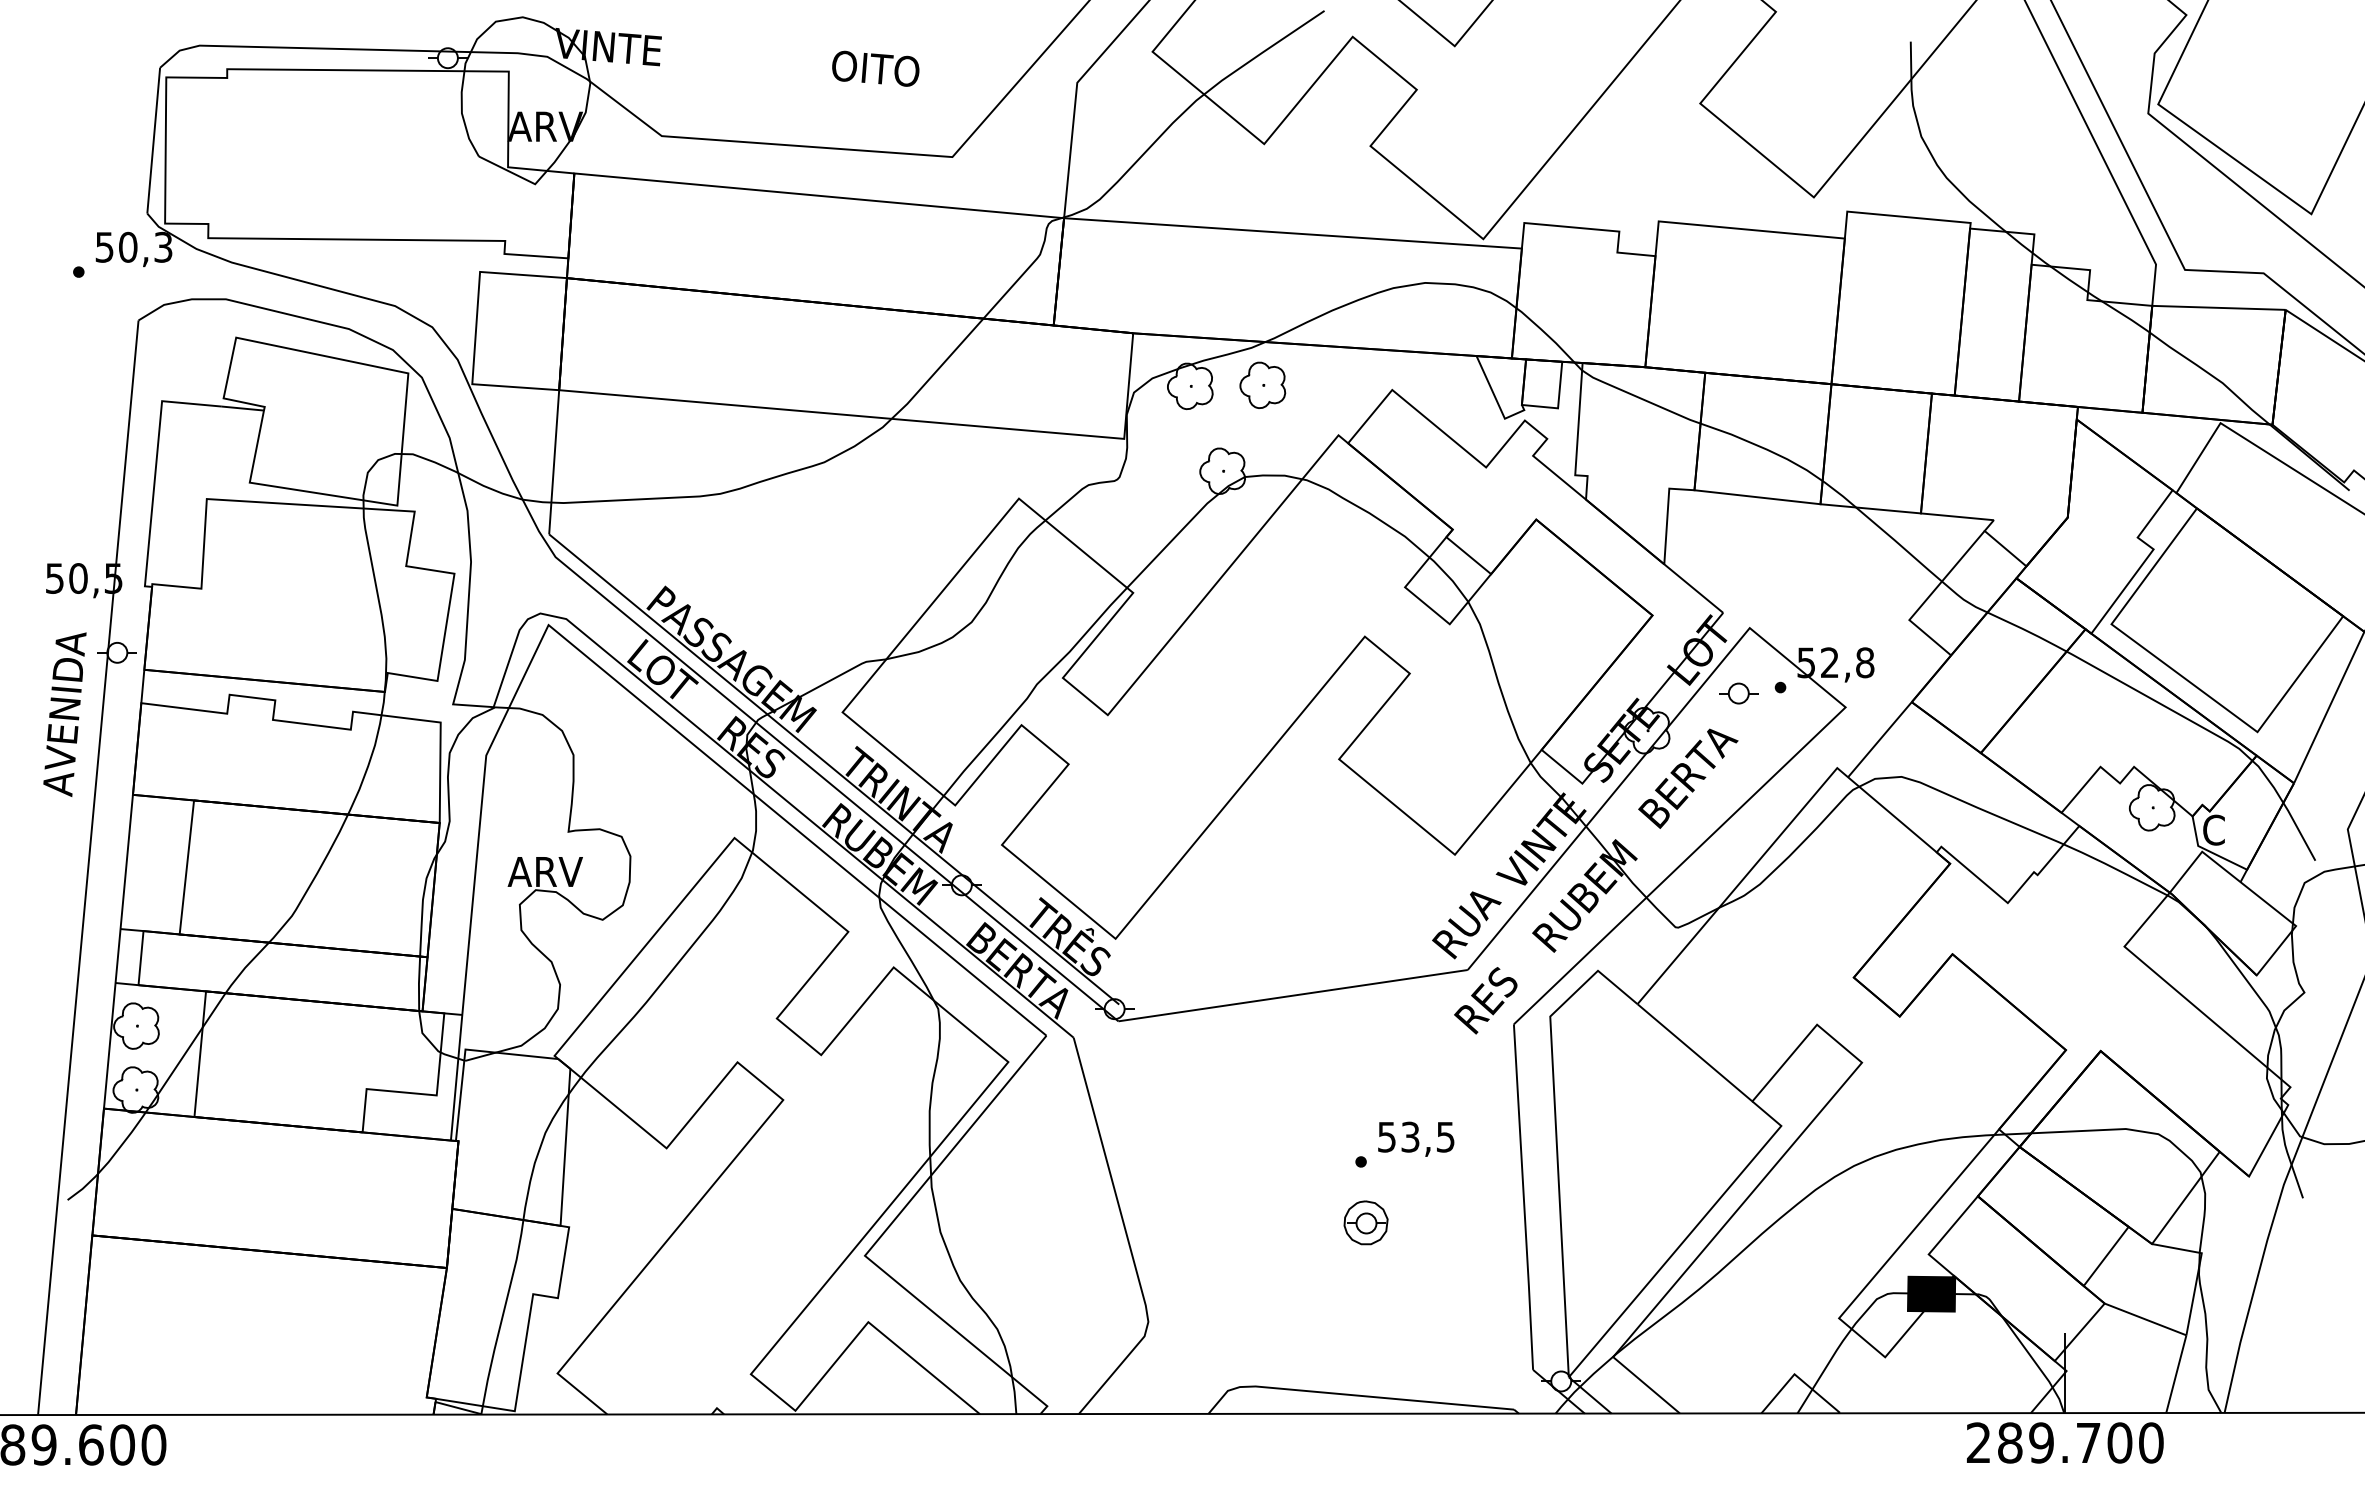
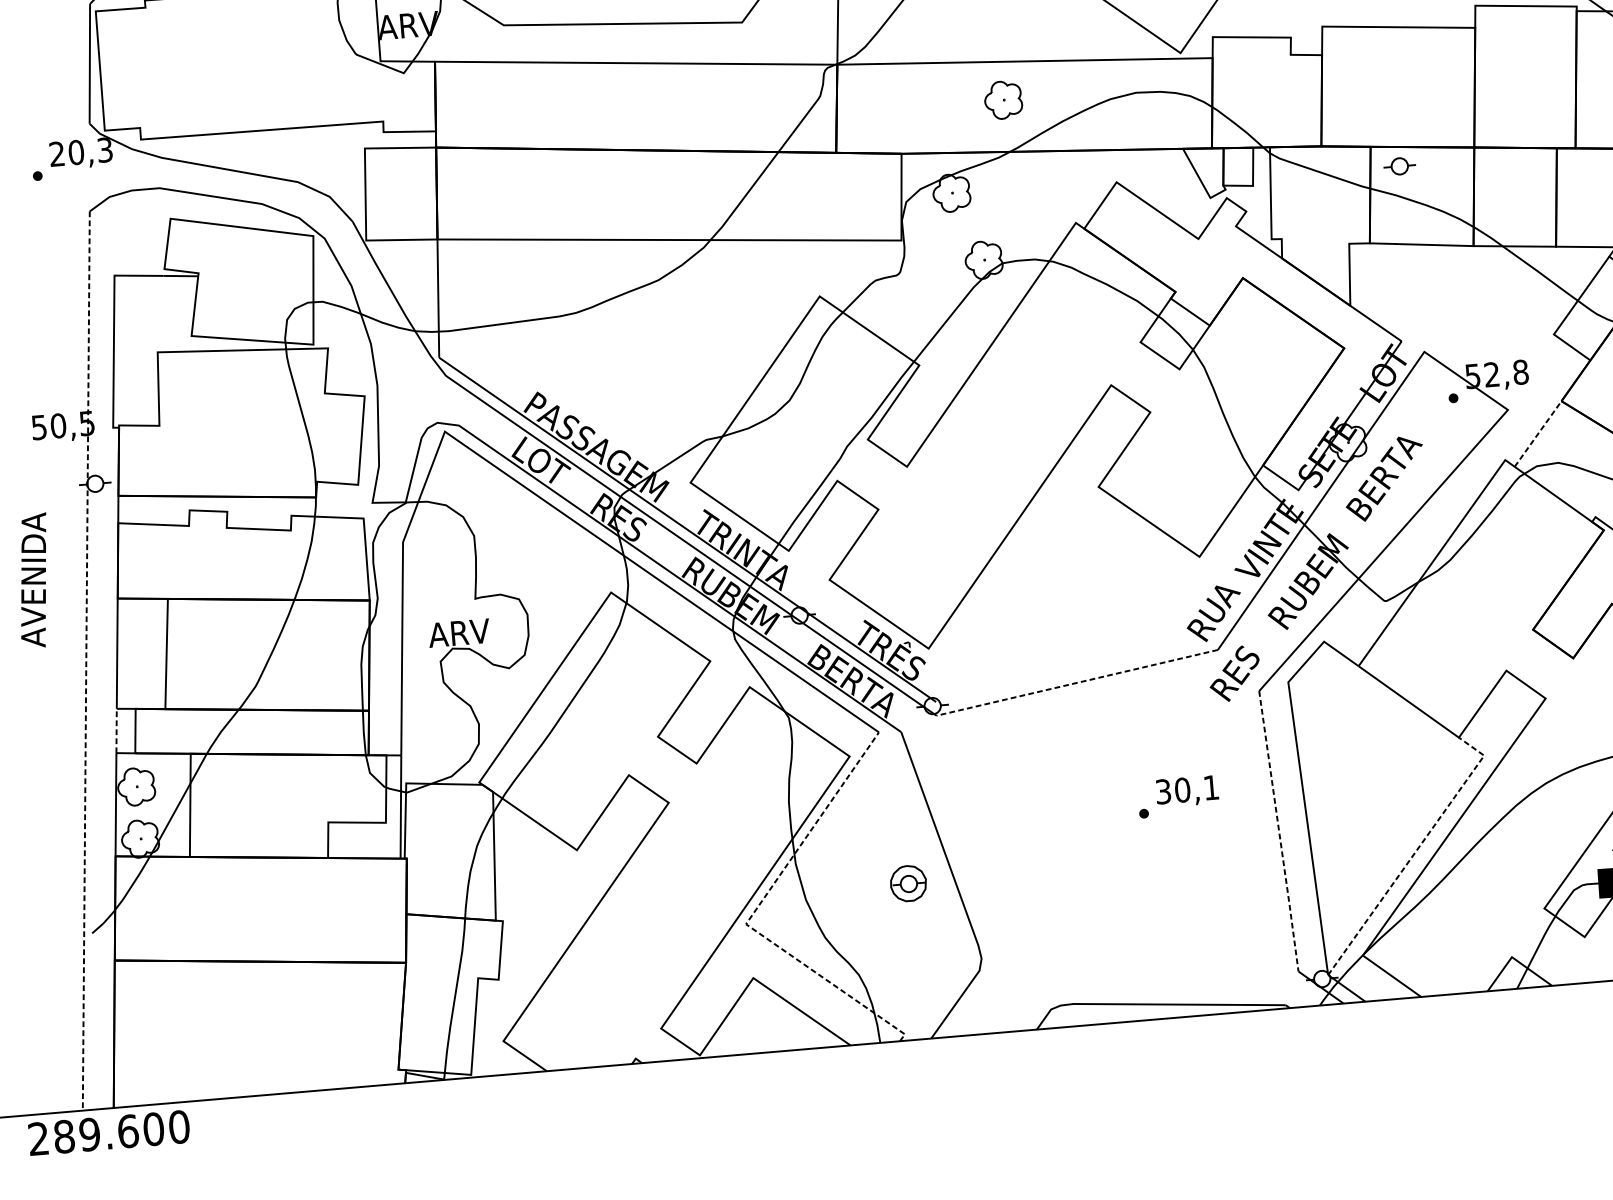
text: (104, 246) -> (56, 153), 50,3 -> 20,3
part: (1262, 384) -> (1003, 99), moved
part: (1738, 693) -> (1399, 166), moved
text: (64, 714) -> (33, 580), moved
line: (1880, 738) -> (1538, 432), solid -> dashed
line: (88, 867) -> (86, 660), solid -> dashed
line: (118, 955) -> (116, 730), solid -> dashed
line: (1293, 995) -> (1077, 682), solid -> dashed
text: (1416, 1136) -> (1187, 789), 53,5 -> 30,1
line: (1523, 1197) -> (1278, 831), solid -> dashed
part: (1365, 1222) -> (908, 883), moved
line: (1687, 1236) -> (1415, 852), solid -> dashed
line: (876, 1241) -> (754, 911), solid -> dashed

